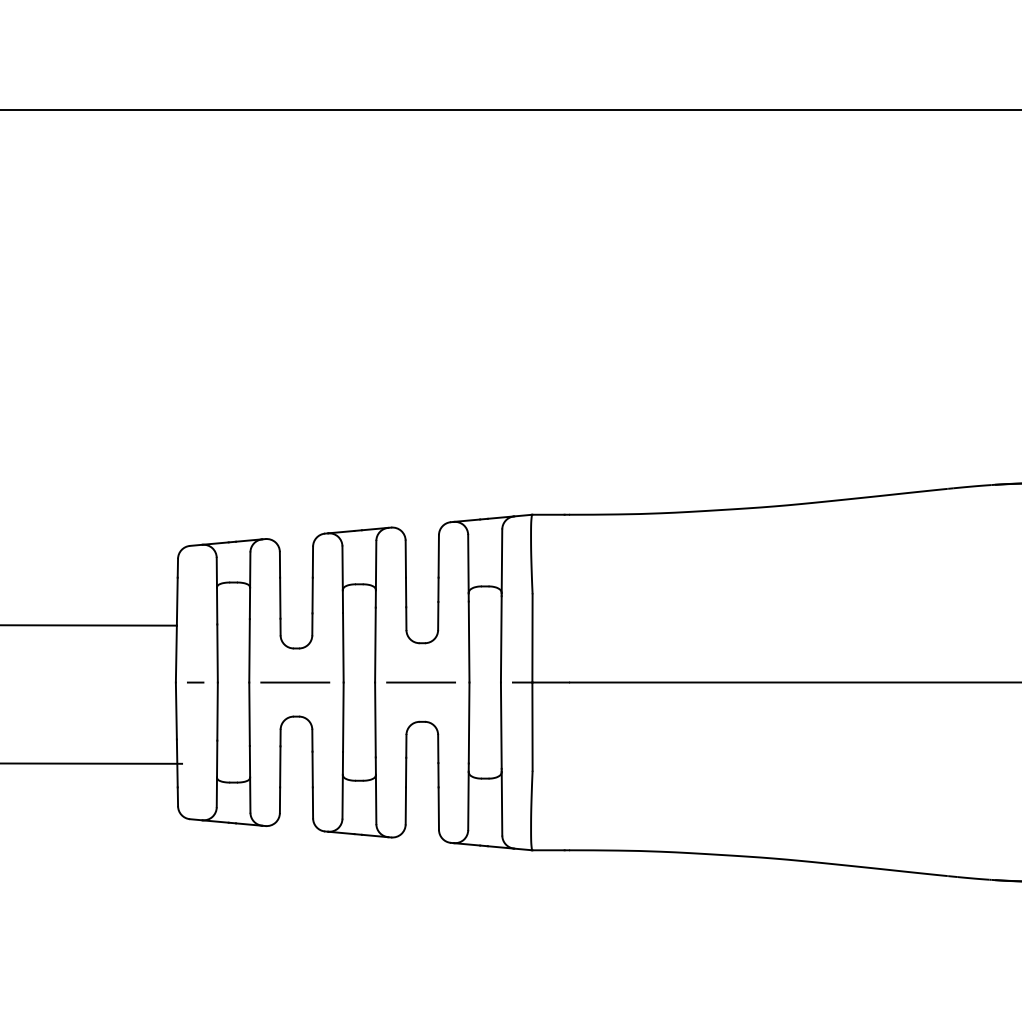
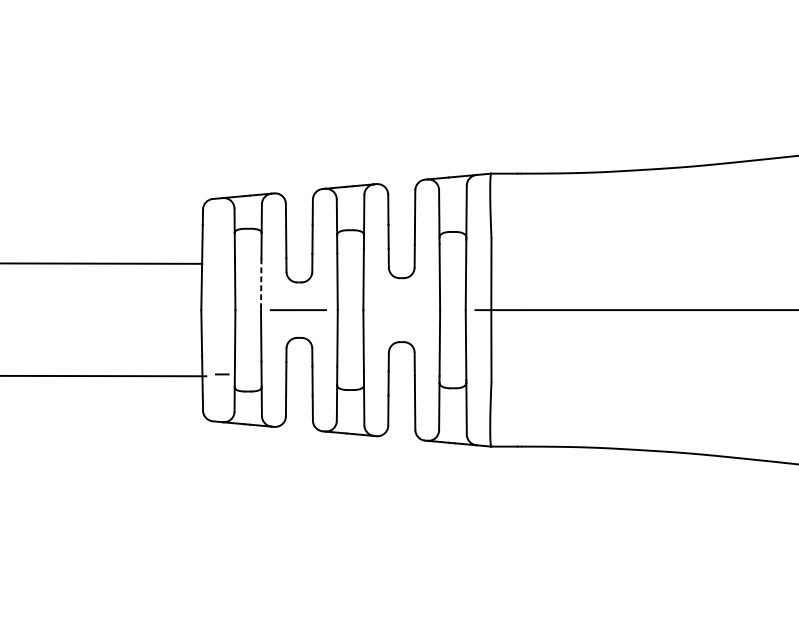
line: (249, 650) -> (261, 284), solid -> dashed
line: (195, 682) -> (222, 374), moved
line: (421, 682) -> (401, 310), removed

